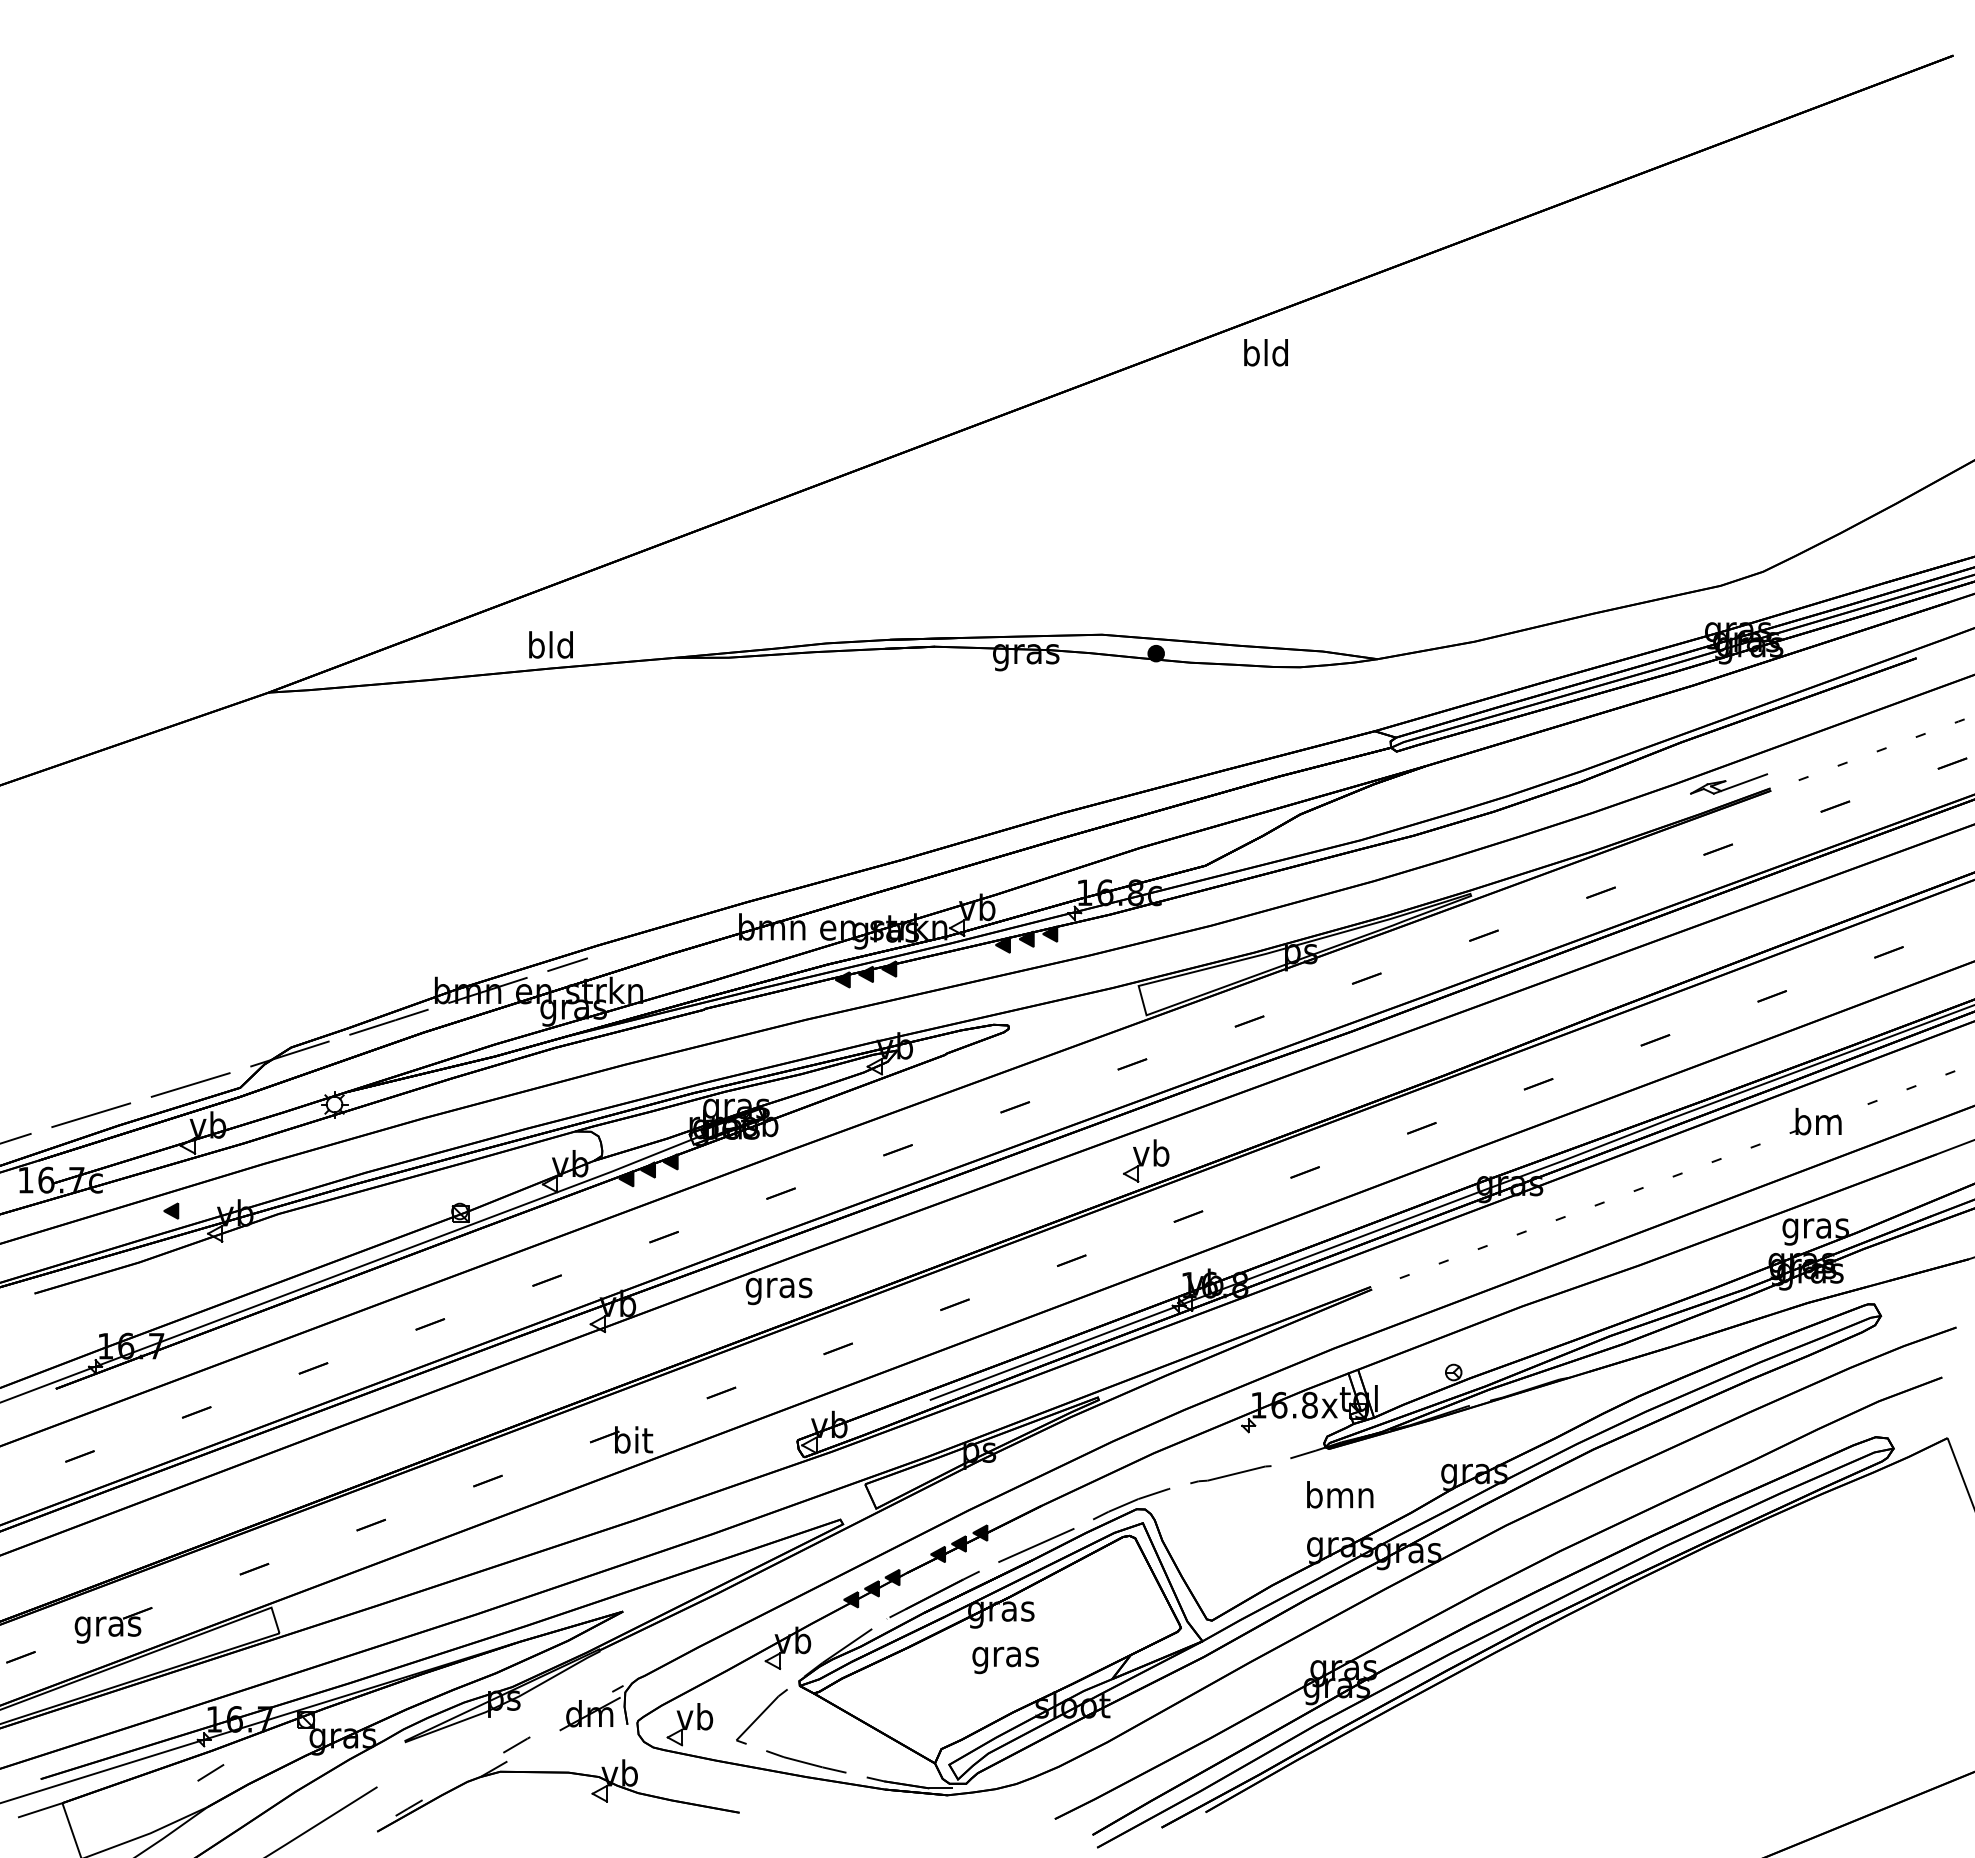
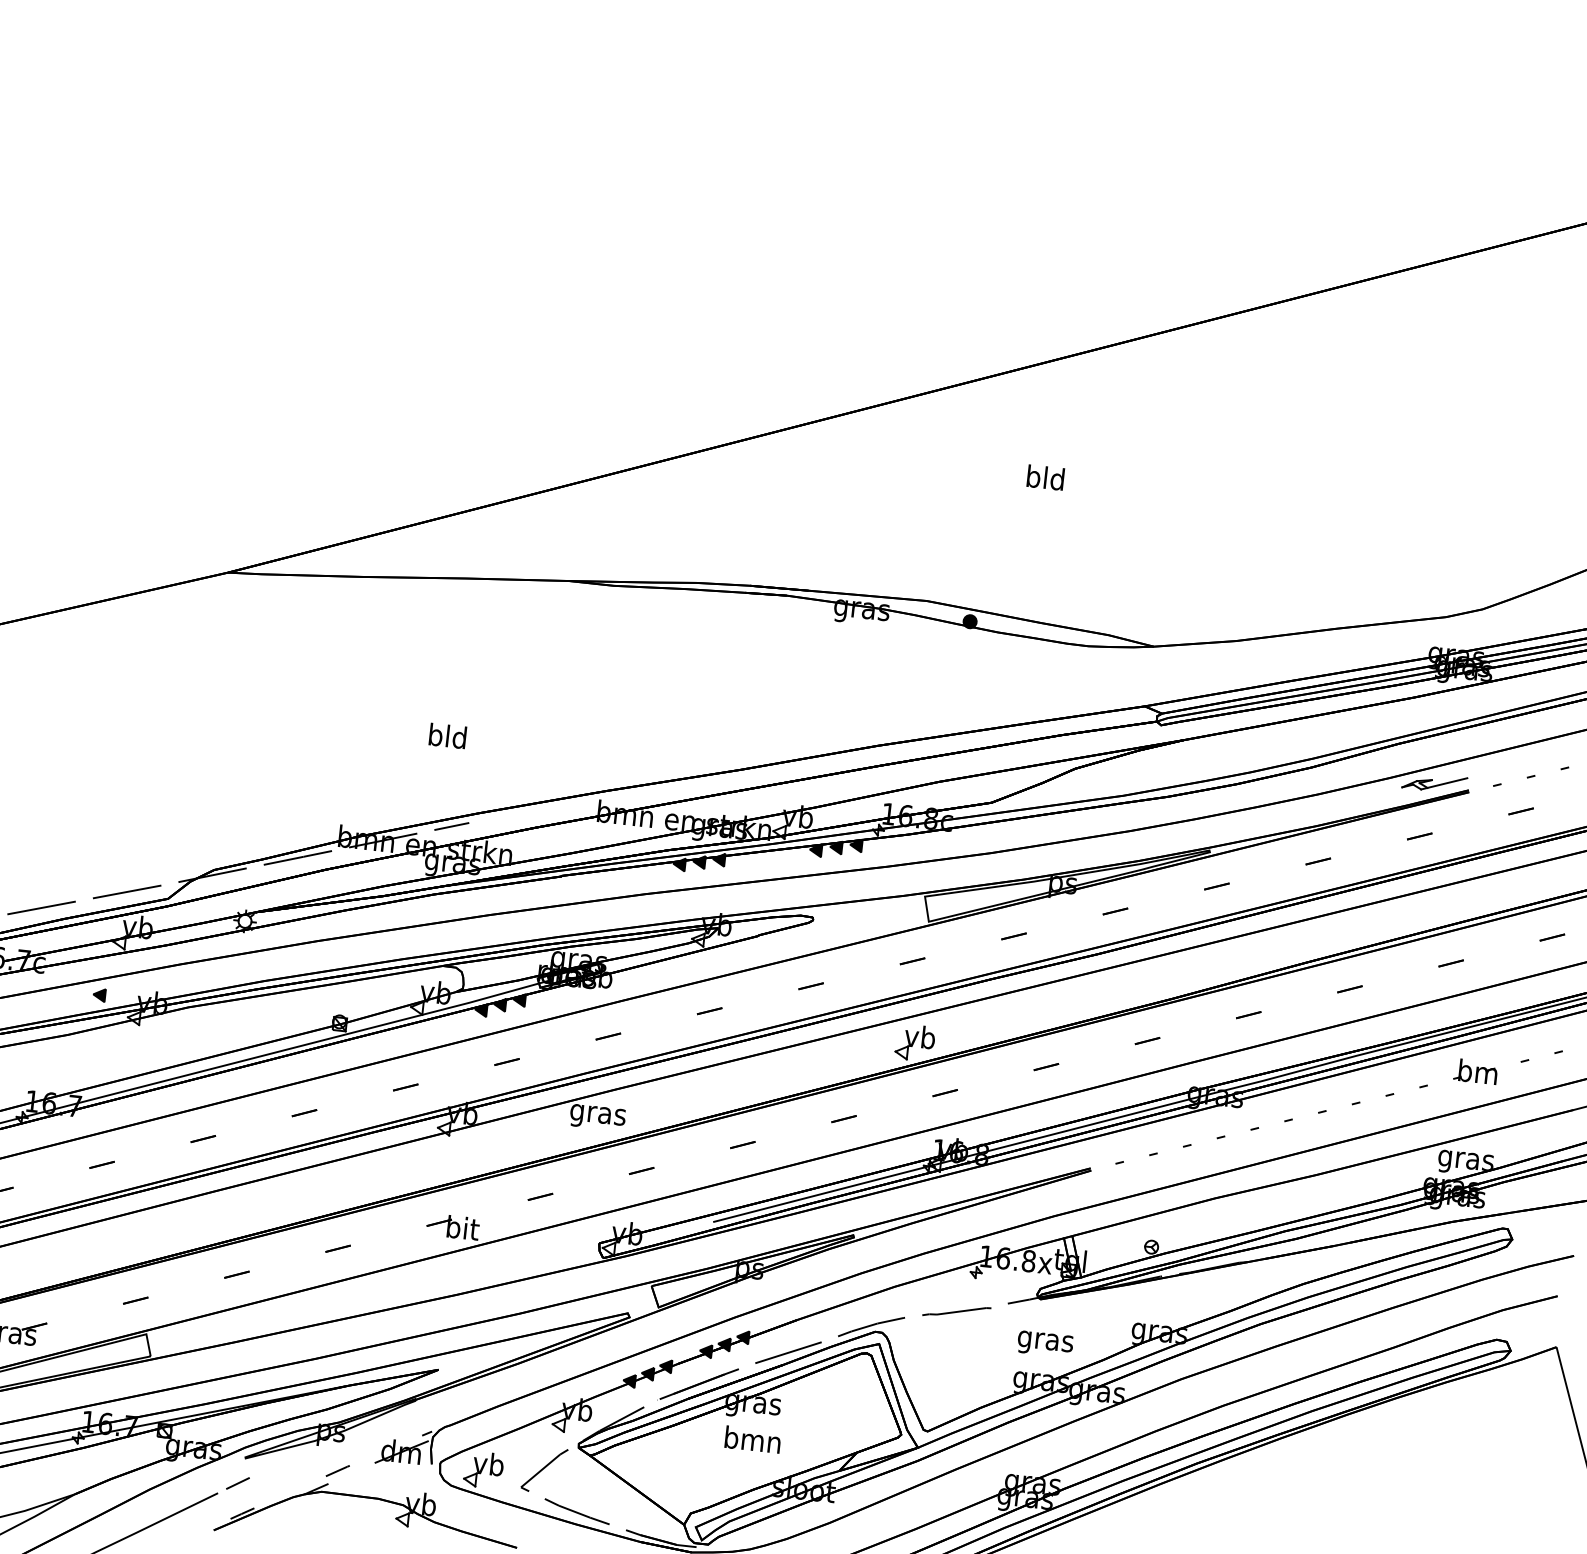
text: (1265, 352) -> (1045, 477), moved
text: (550, 644) -> (447, 735), moved
text: (1340, 1498) -> (1045, 1341), bmn -> gras
text: (1005, 1656) -> (752, 1442), gras -> bmn
line: (210, 1772) -> (237, 1483), moved

